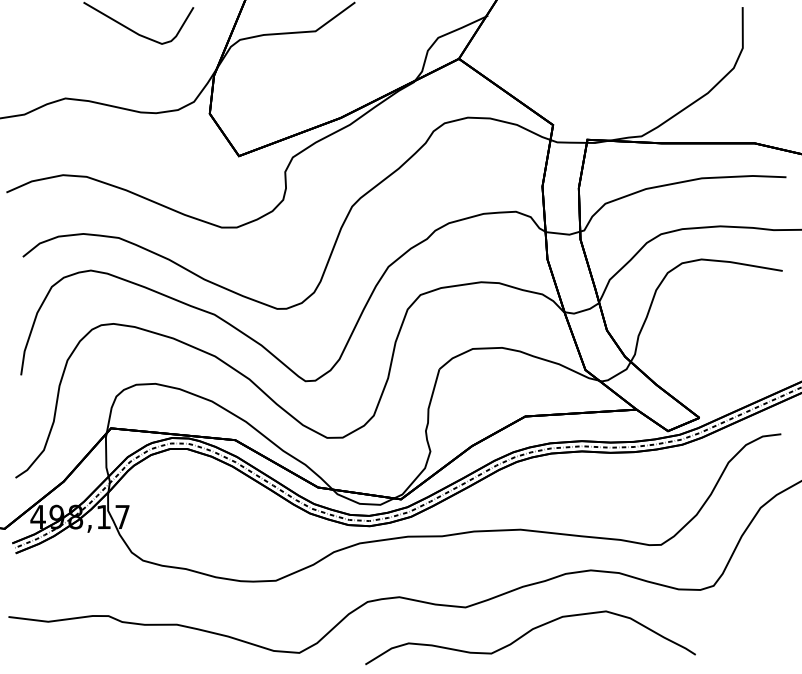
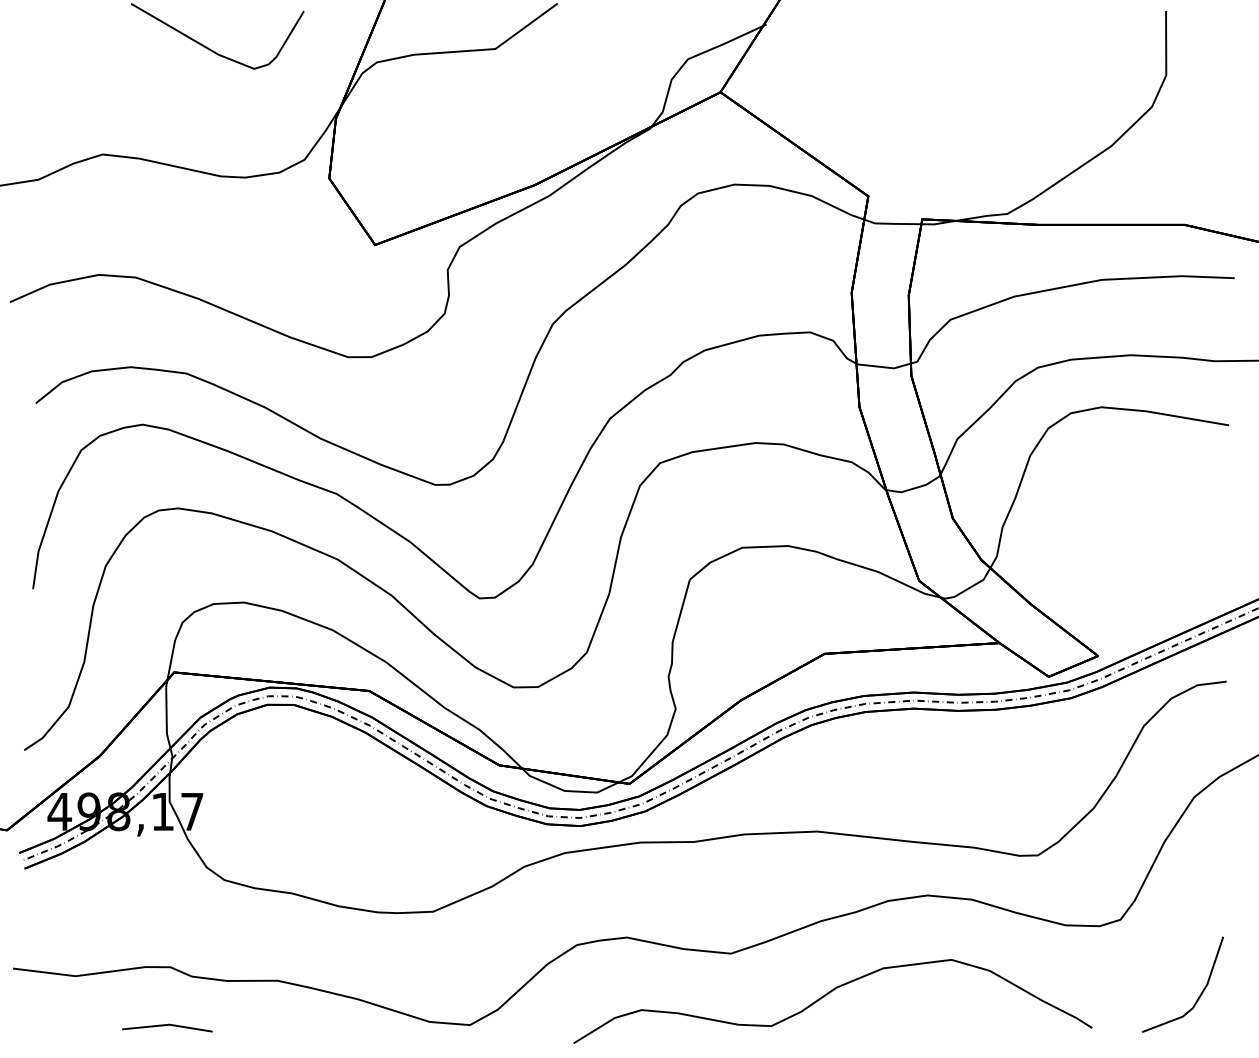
line: (764, 632) -> (1200, 992), added
line: (106, 653) -> (167, 1025), added

